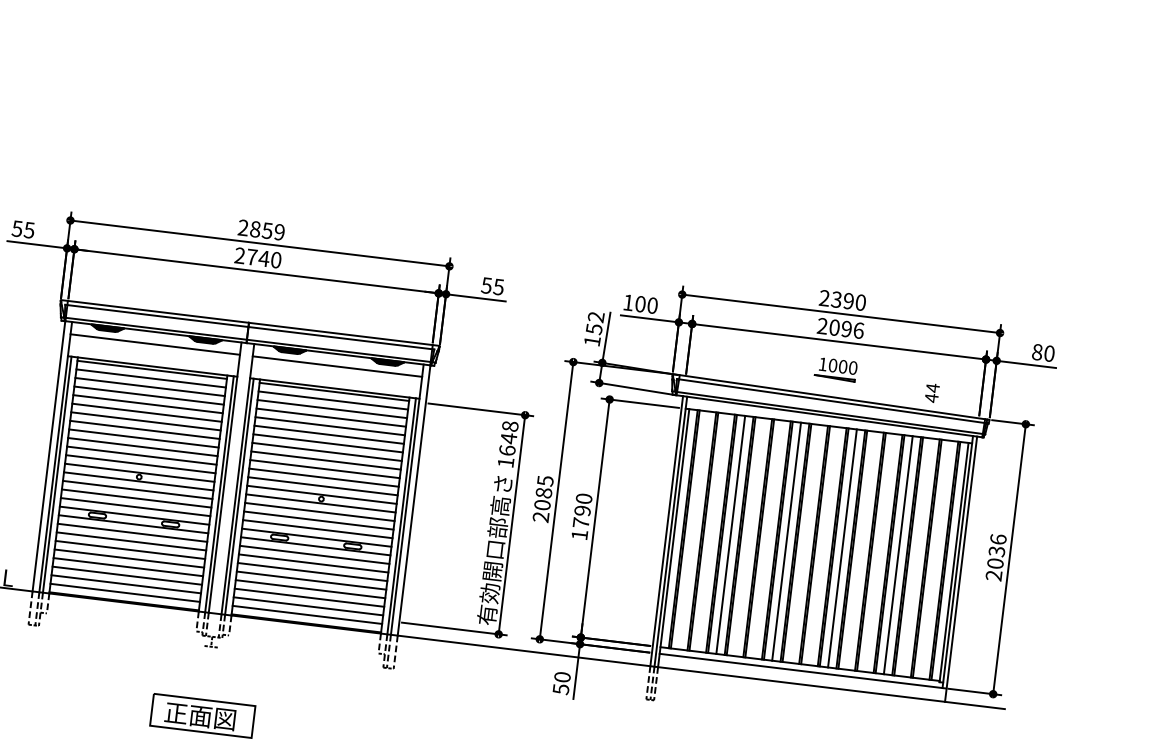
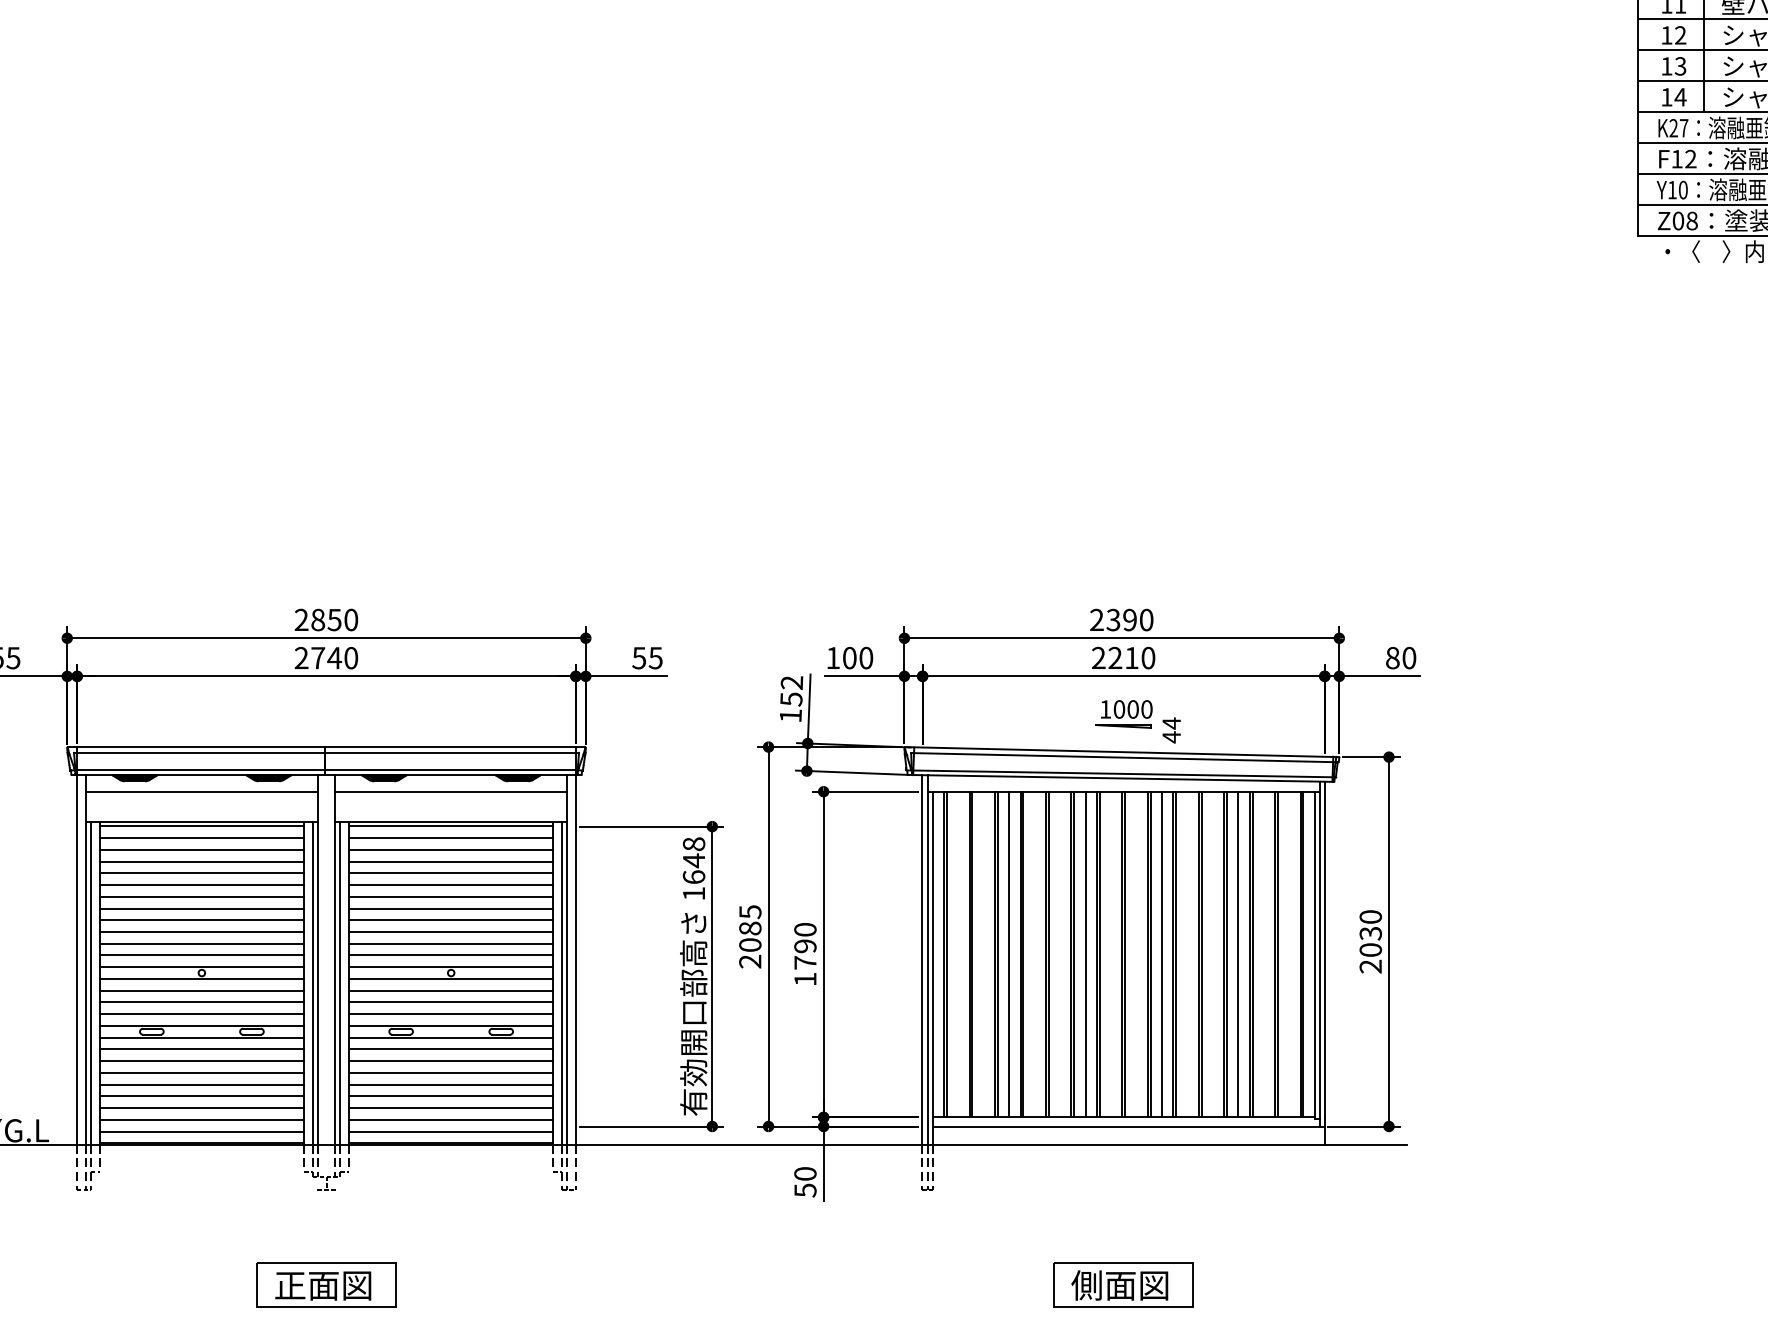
text: (279, 231) -> (351, 619), 2859 -> 2850
text: (846, 328) -> (1131, 657), 2096 -> 2210
text: (932, 393) -> (1171, 730), moved
text: (998, 539) -> (1370, 916), 2036 -> 2030

